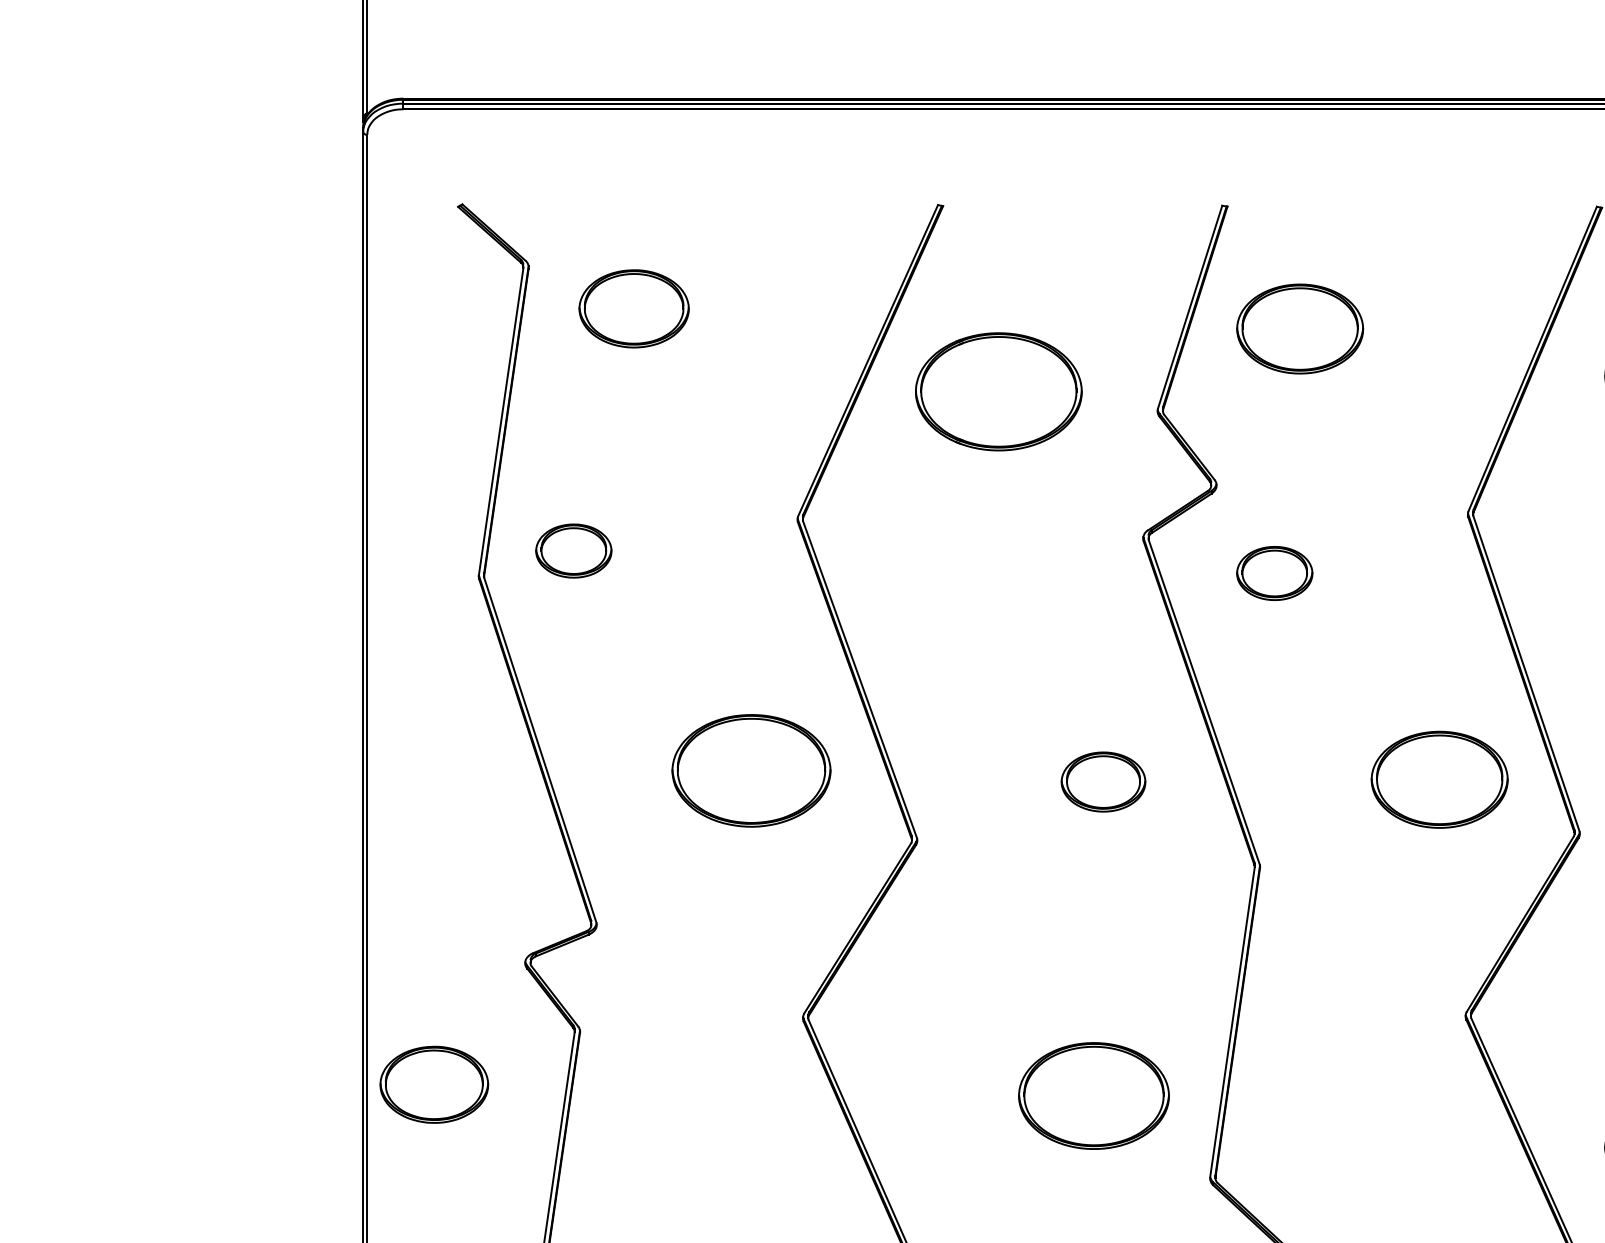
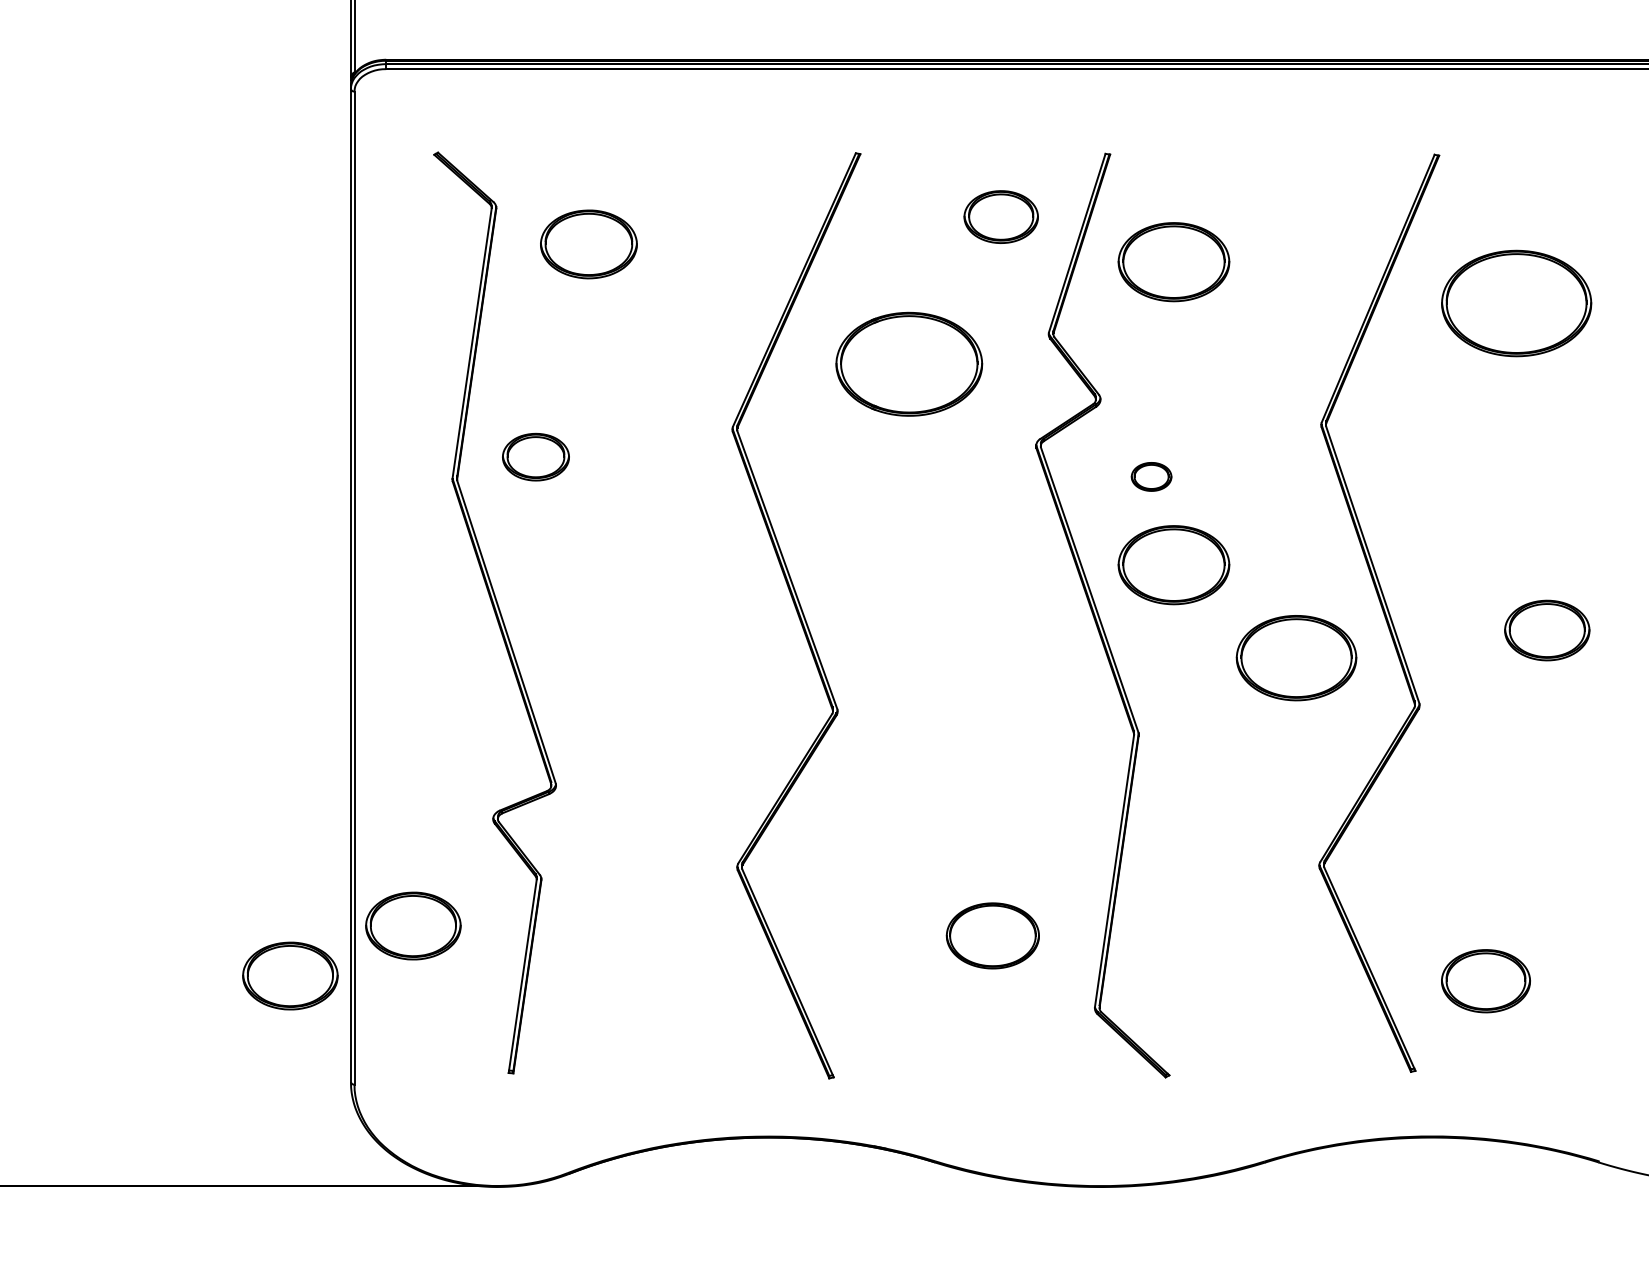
part: (999, 390) -> (909, 363), moved
part: (1274, 573) -> (1151, 476), size x0.6
part: (1299, 674) -> (1173, 565), added
part: (750, 771) -> (691, 650), removed
part: (1102, 781) -> (1000, 216), moved
part: (1093, 1095) -> (992, 935), size x0.7
part: (294, 1141) -> (290, 975), added

